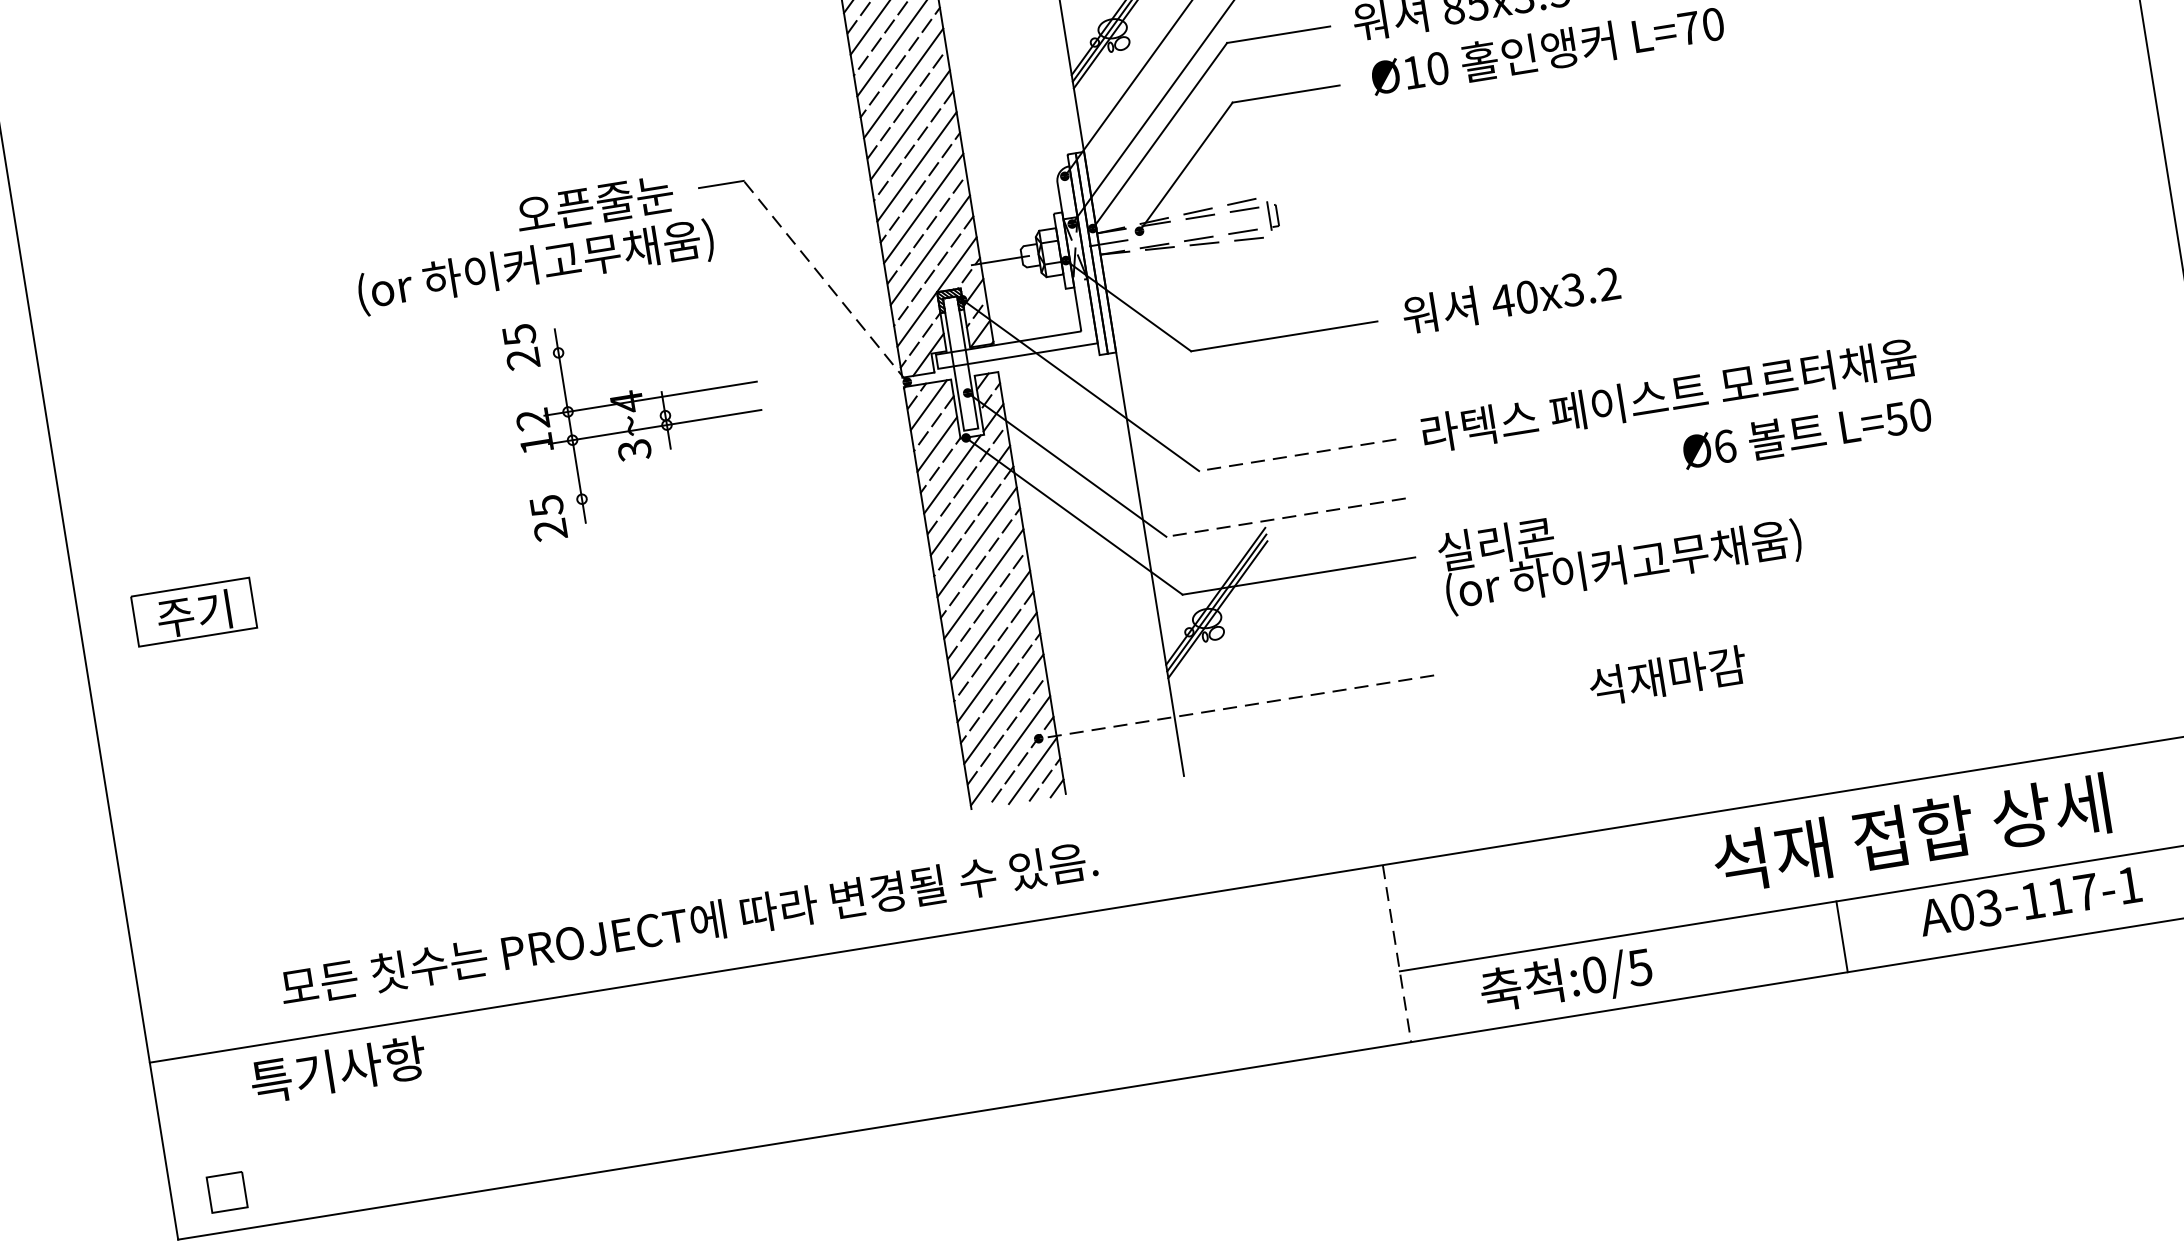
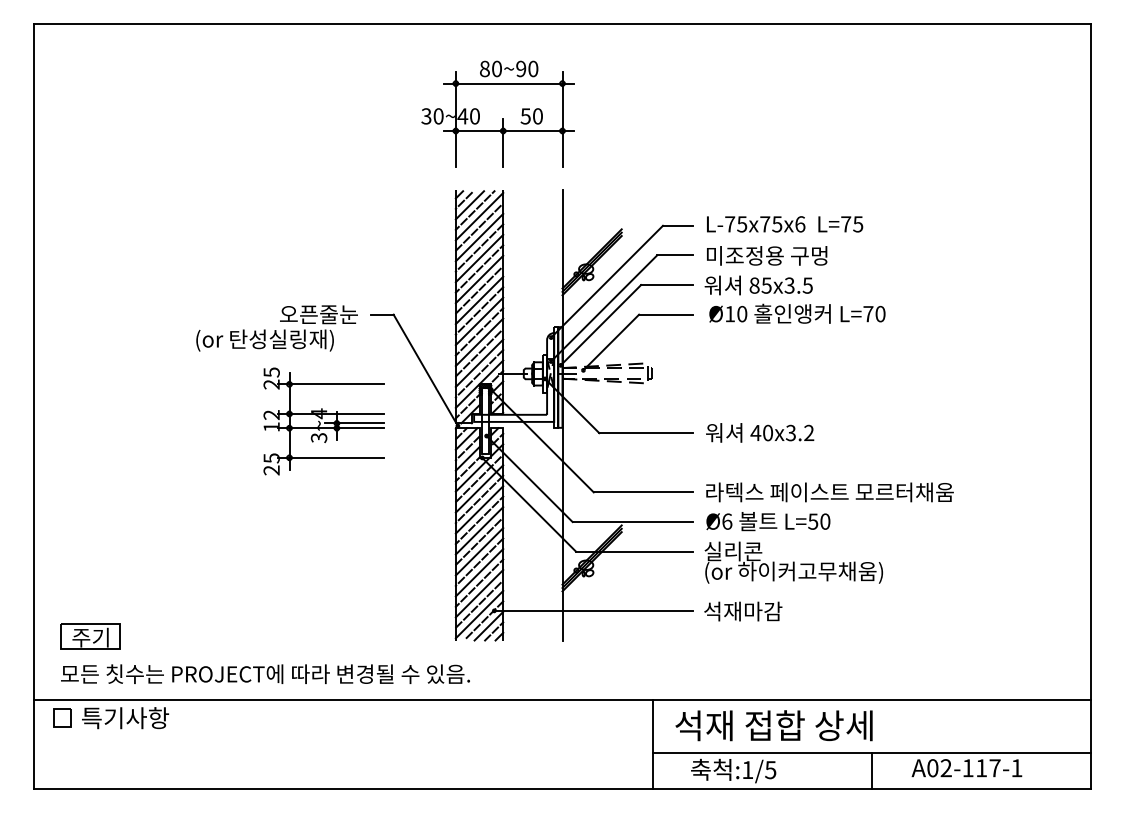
text: (568, 261) -> (301, 340), (or 하이커고무채움) -> (or 탄성실링재)
line: (824, 279) -> (425, 369), dashed -> solid
line: (640, 340) -> (330, 384), added
line: (700, 410) -> (354, 423), added
text: (1807, 433) -> (768, 521), moved
line: (1298, 455) -> (643, 492), dashed -> solid
line: (663, 485) -> (330, 457), added
line: (1285, 518) -> (632, 522), dashed -> solid
part: (193, 611) -> (90, 636), moved
text: (1668, 675) -> (743, 611), moved
line: (1236, 706) -> (593, 610), dashed -> solid
text: (1910, 833) -> (773, 725), moved
text: (1987, 908) -> (945, 768), A03-117-1 -> A02-117-1
text: (688, 924) -> (265, 674), moved
line: (1396, 954) -> (652, 744), dashed -> solid
text: (1593, 975) -> (747, 770), :0/5 -> :1/5
part: (227, 1190) -> (62, 717), moved

